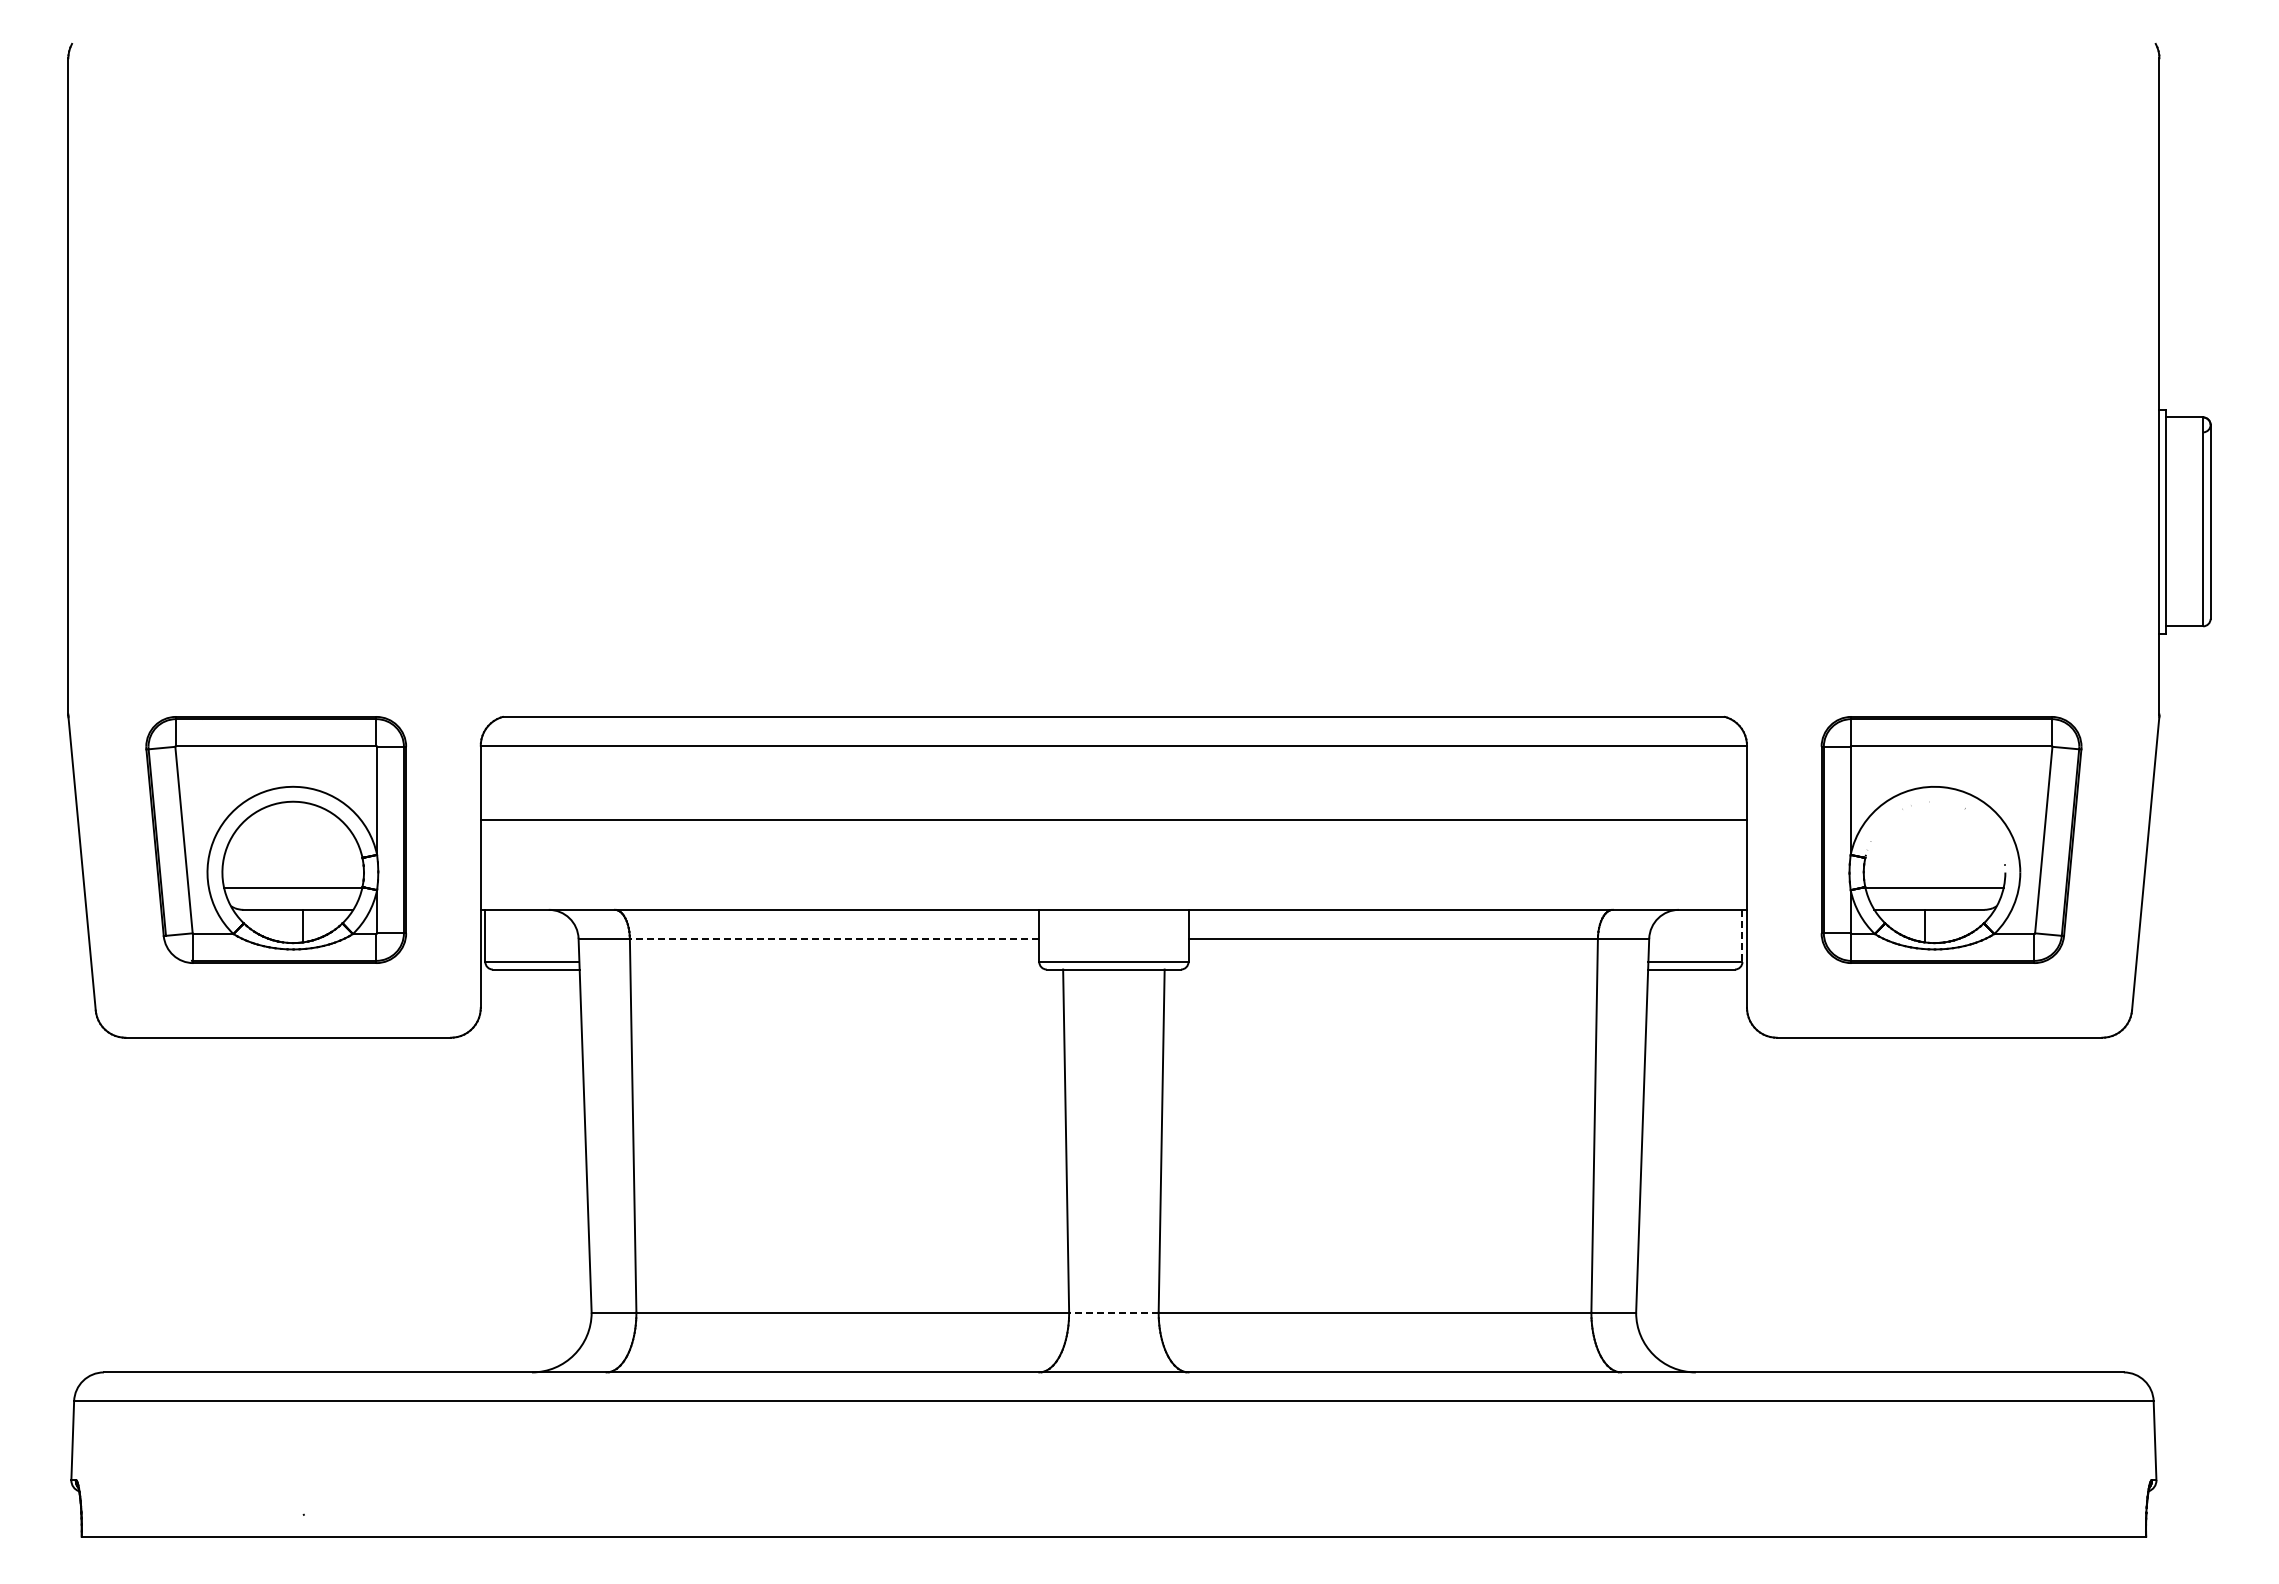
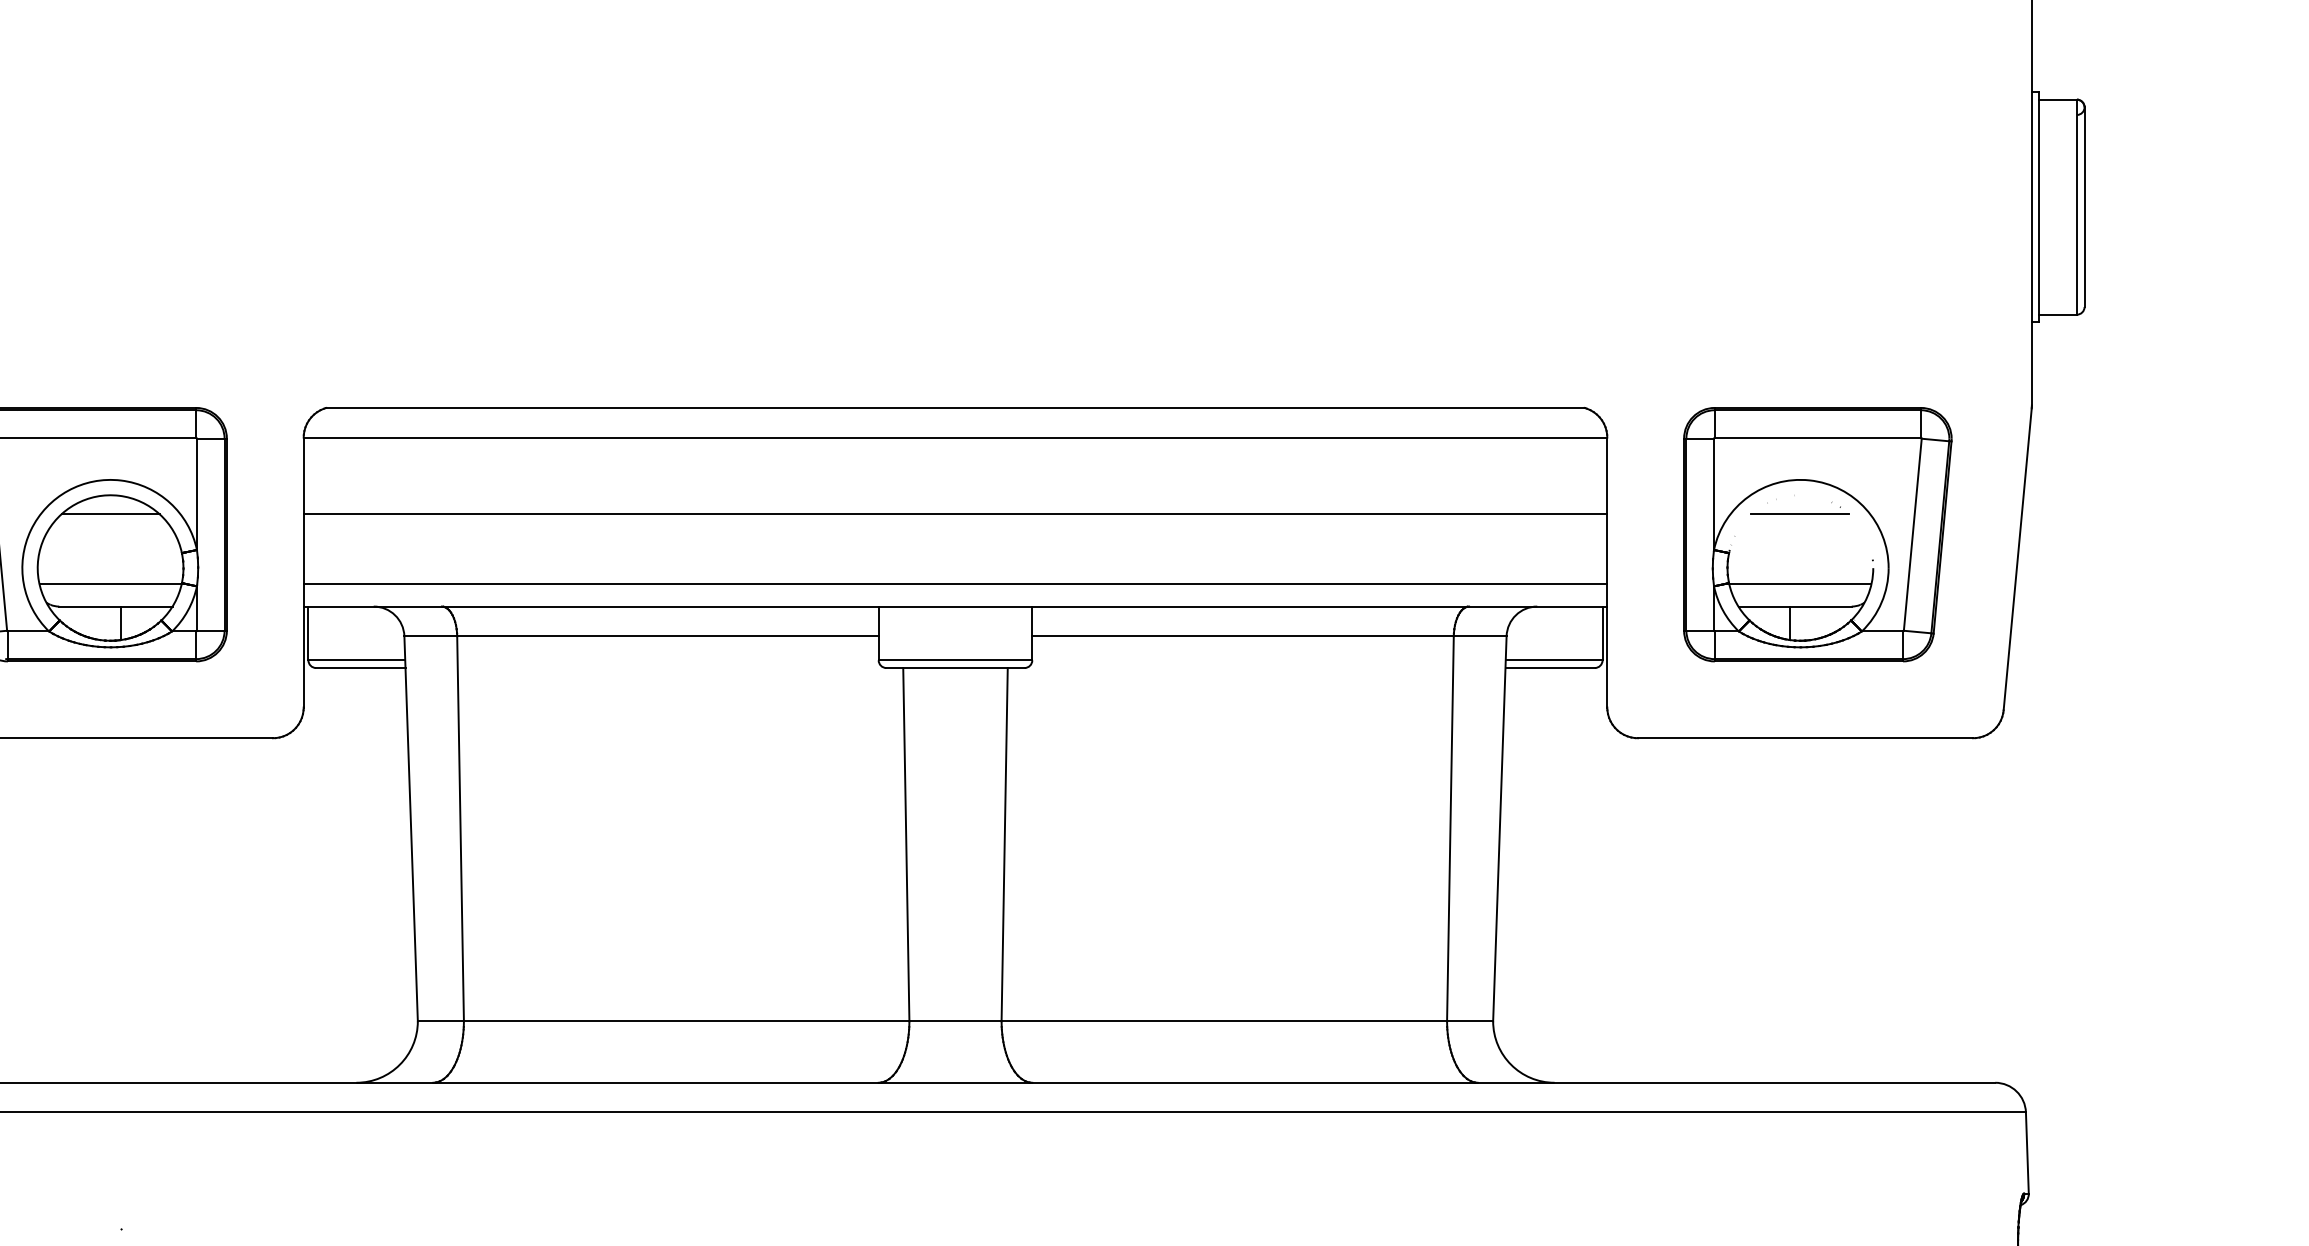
part: (1934, 816) -> (1800, 510), added
line: (293, 820) -> (110, 514), added
line: (1113, 888) -> (955, 584), added
line: (1742, 936) -> (1602, 634), dashed -> solid
line: (834, 938) -> (667, 636), dashed -> solid
line: (1113, 1312) -> (955, 1021), dashed -> solid

